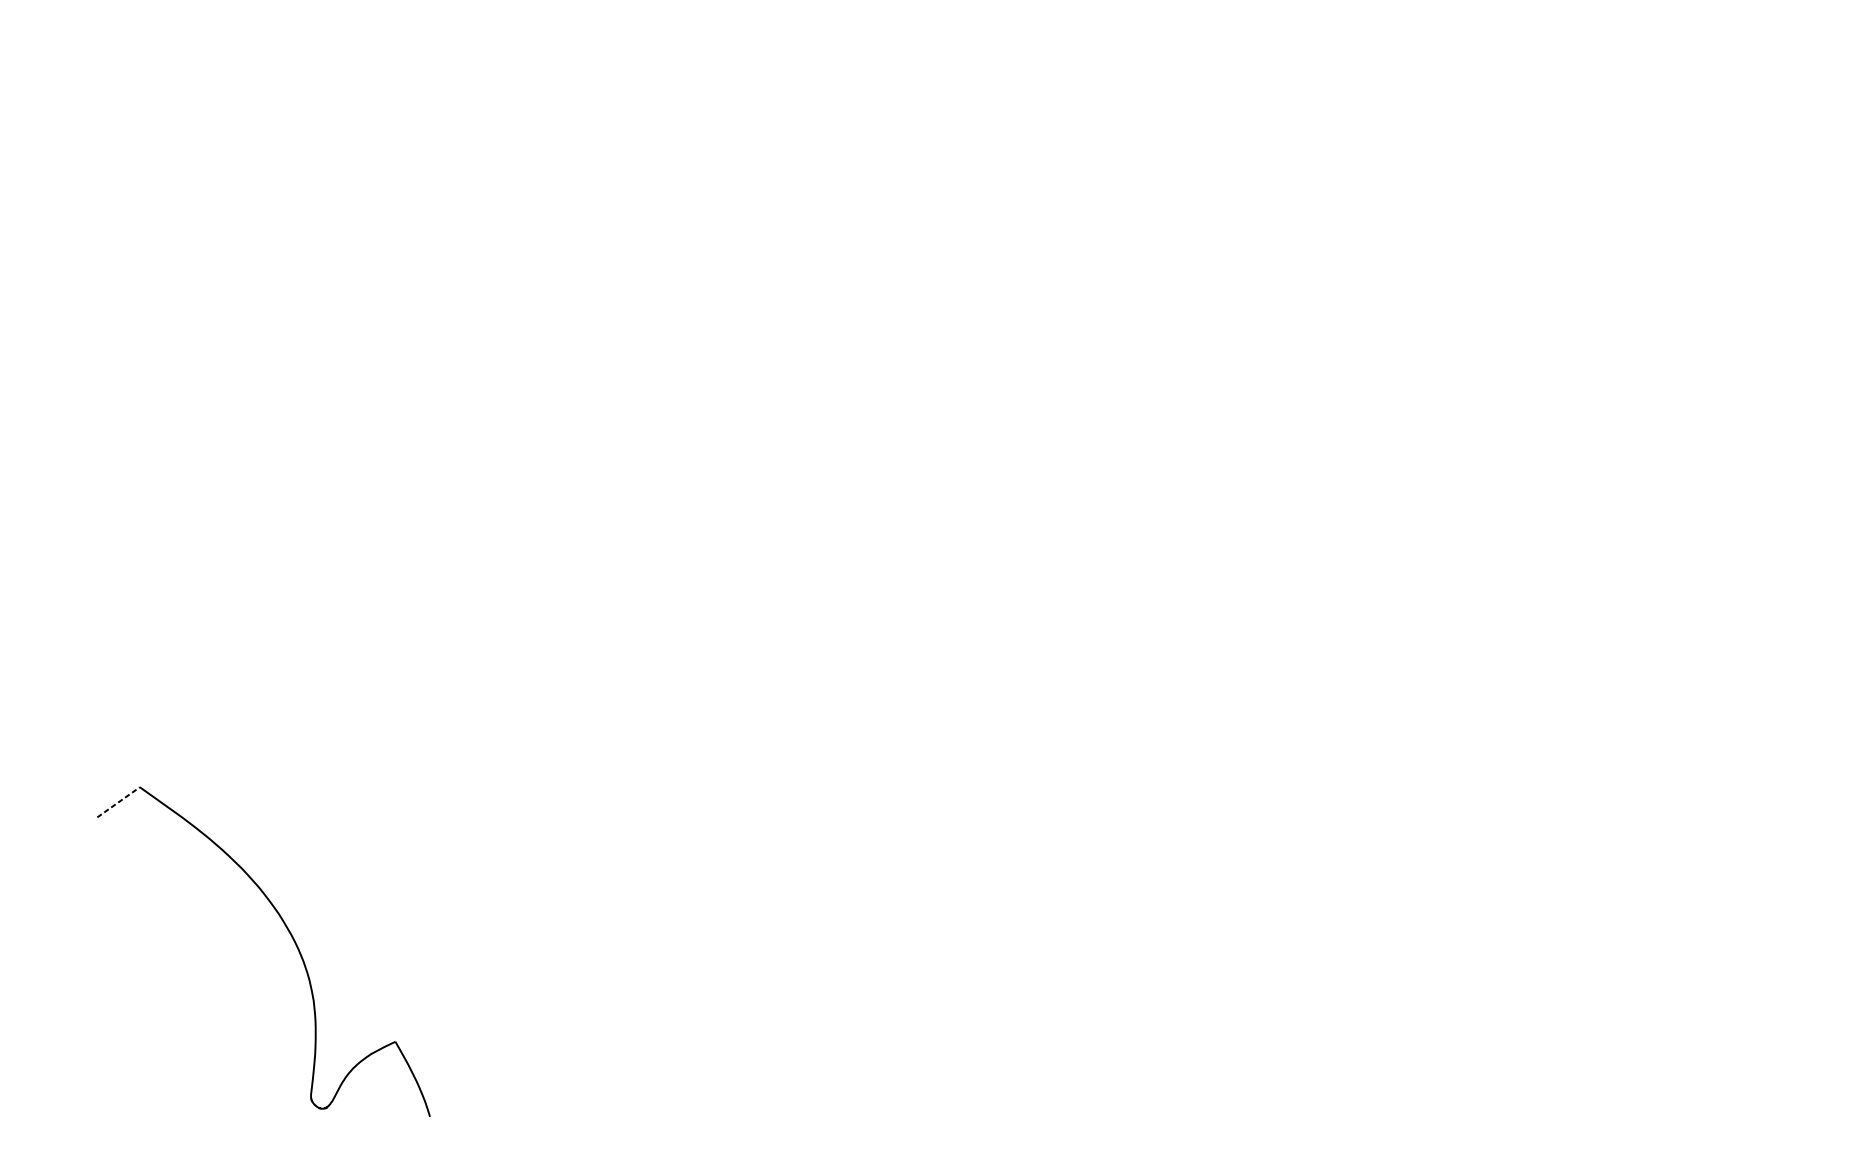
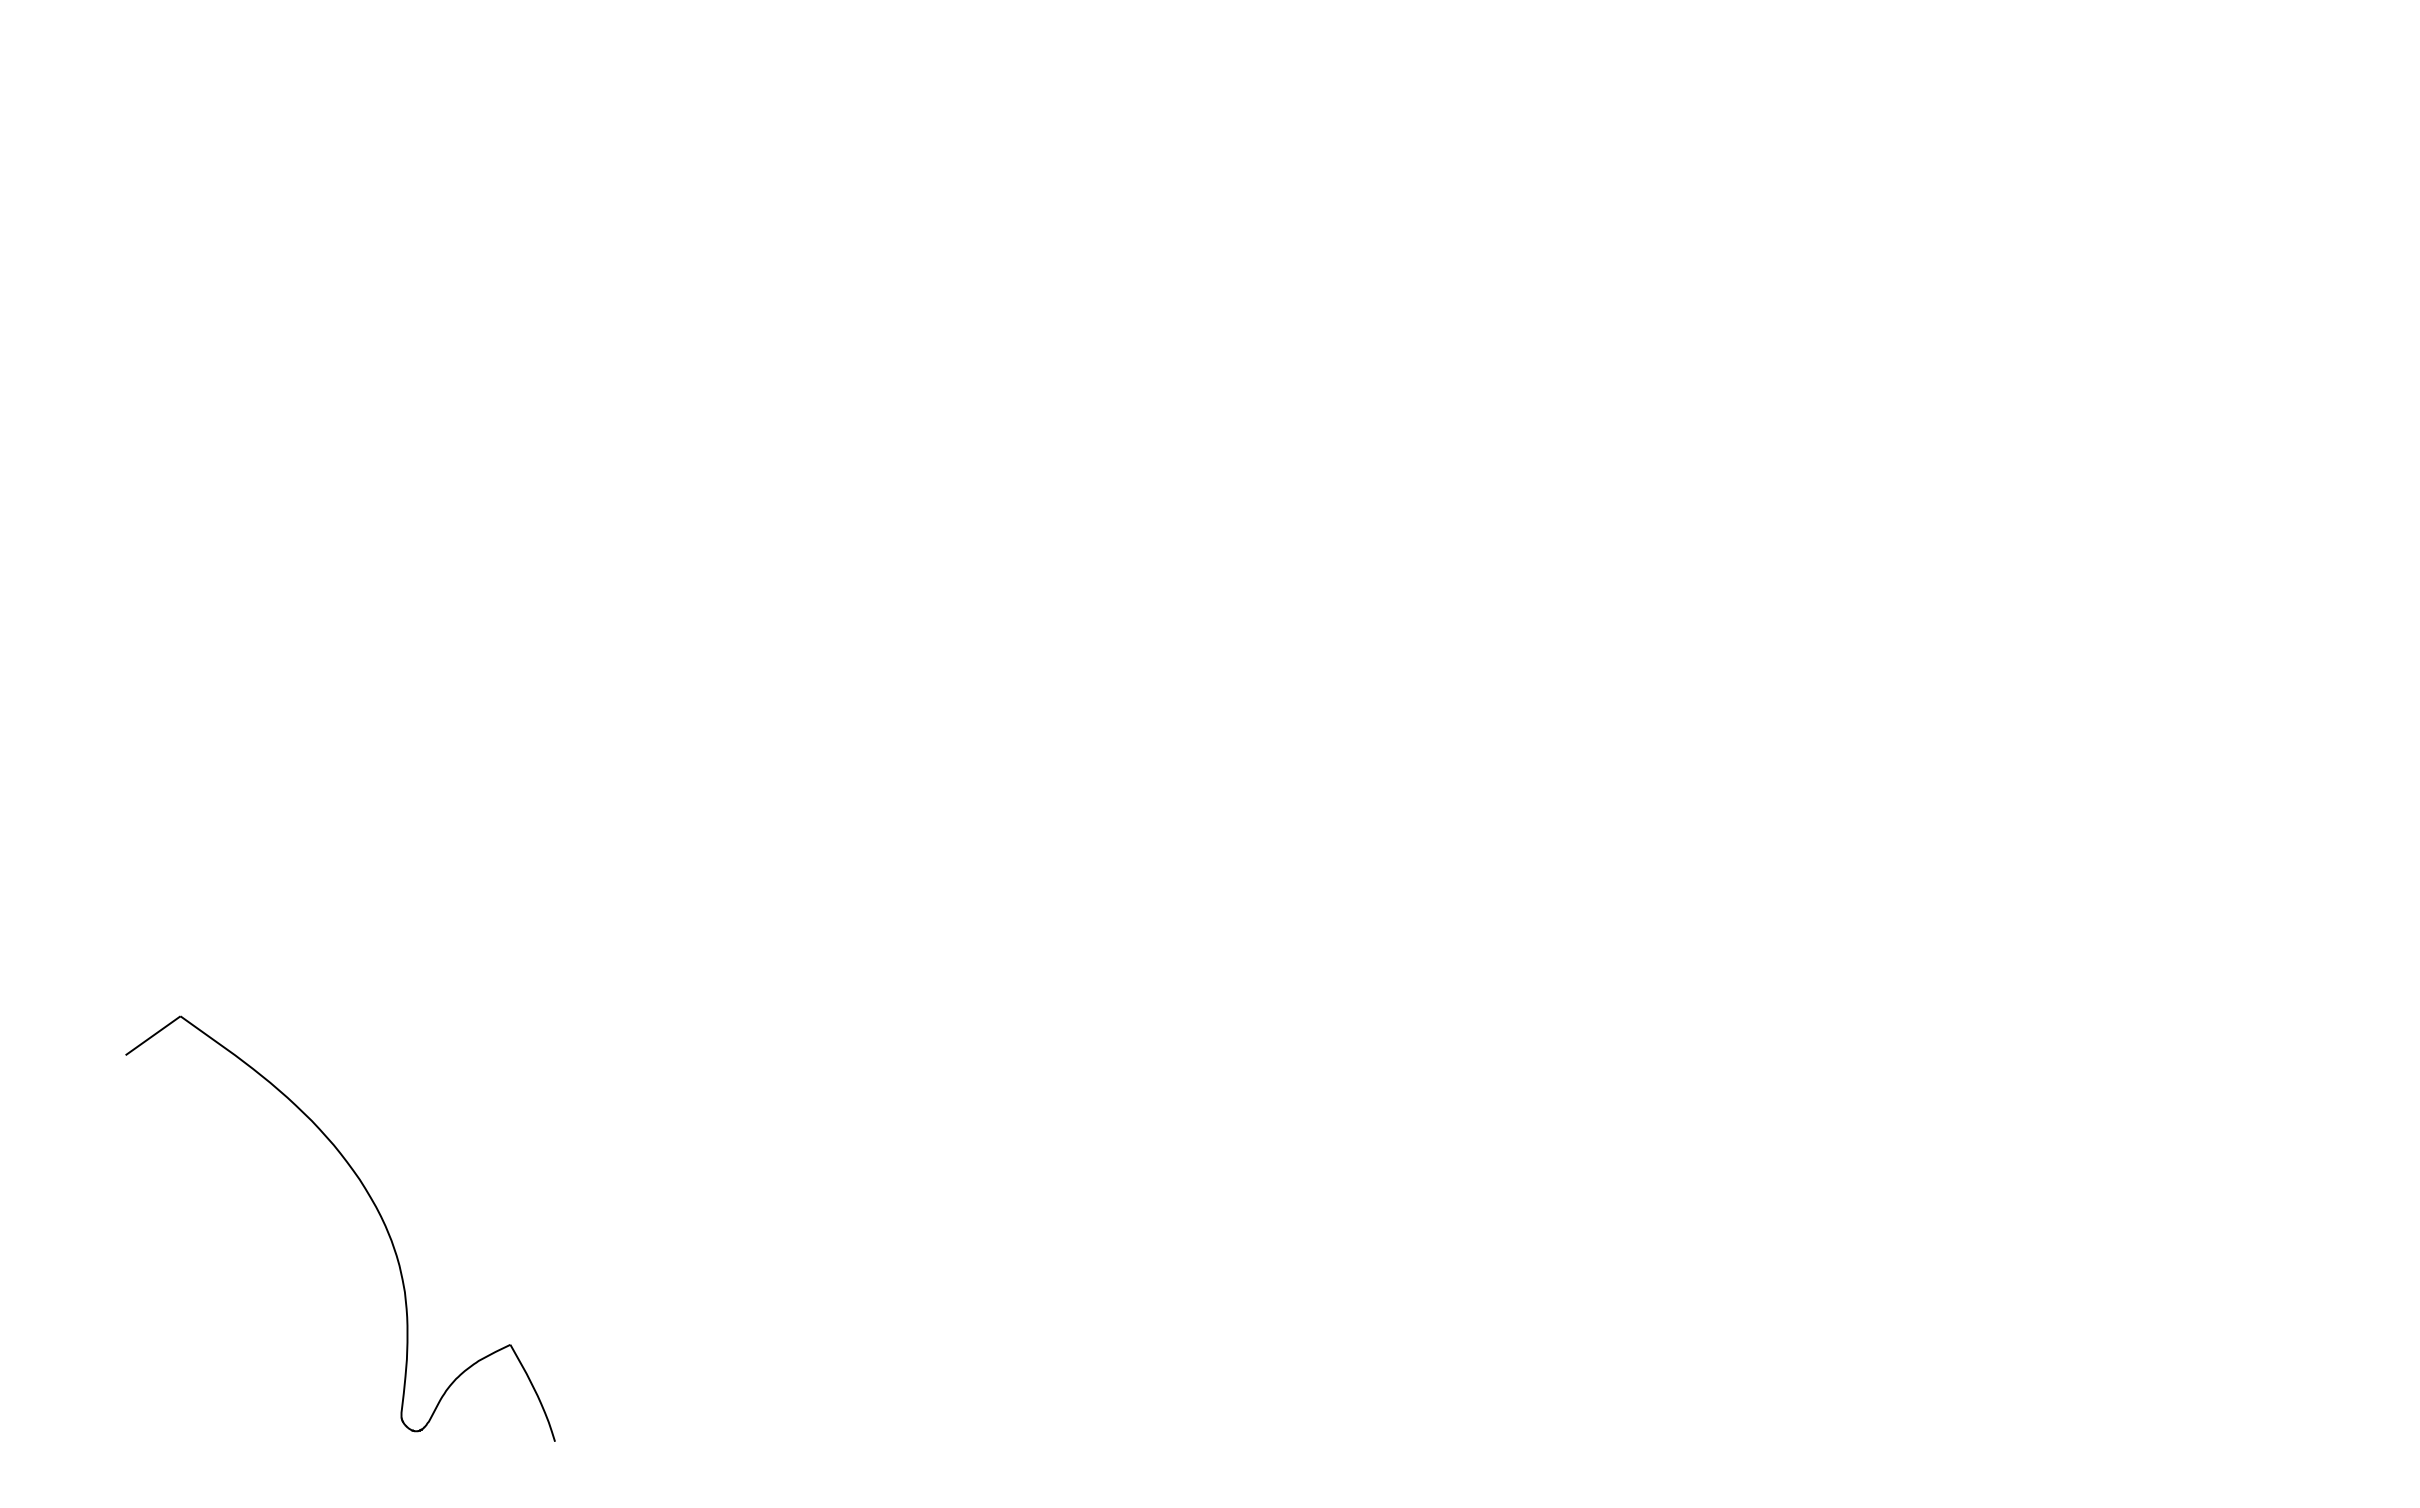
line: (118, 802) -> (153, 1035), dashed -> solid

